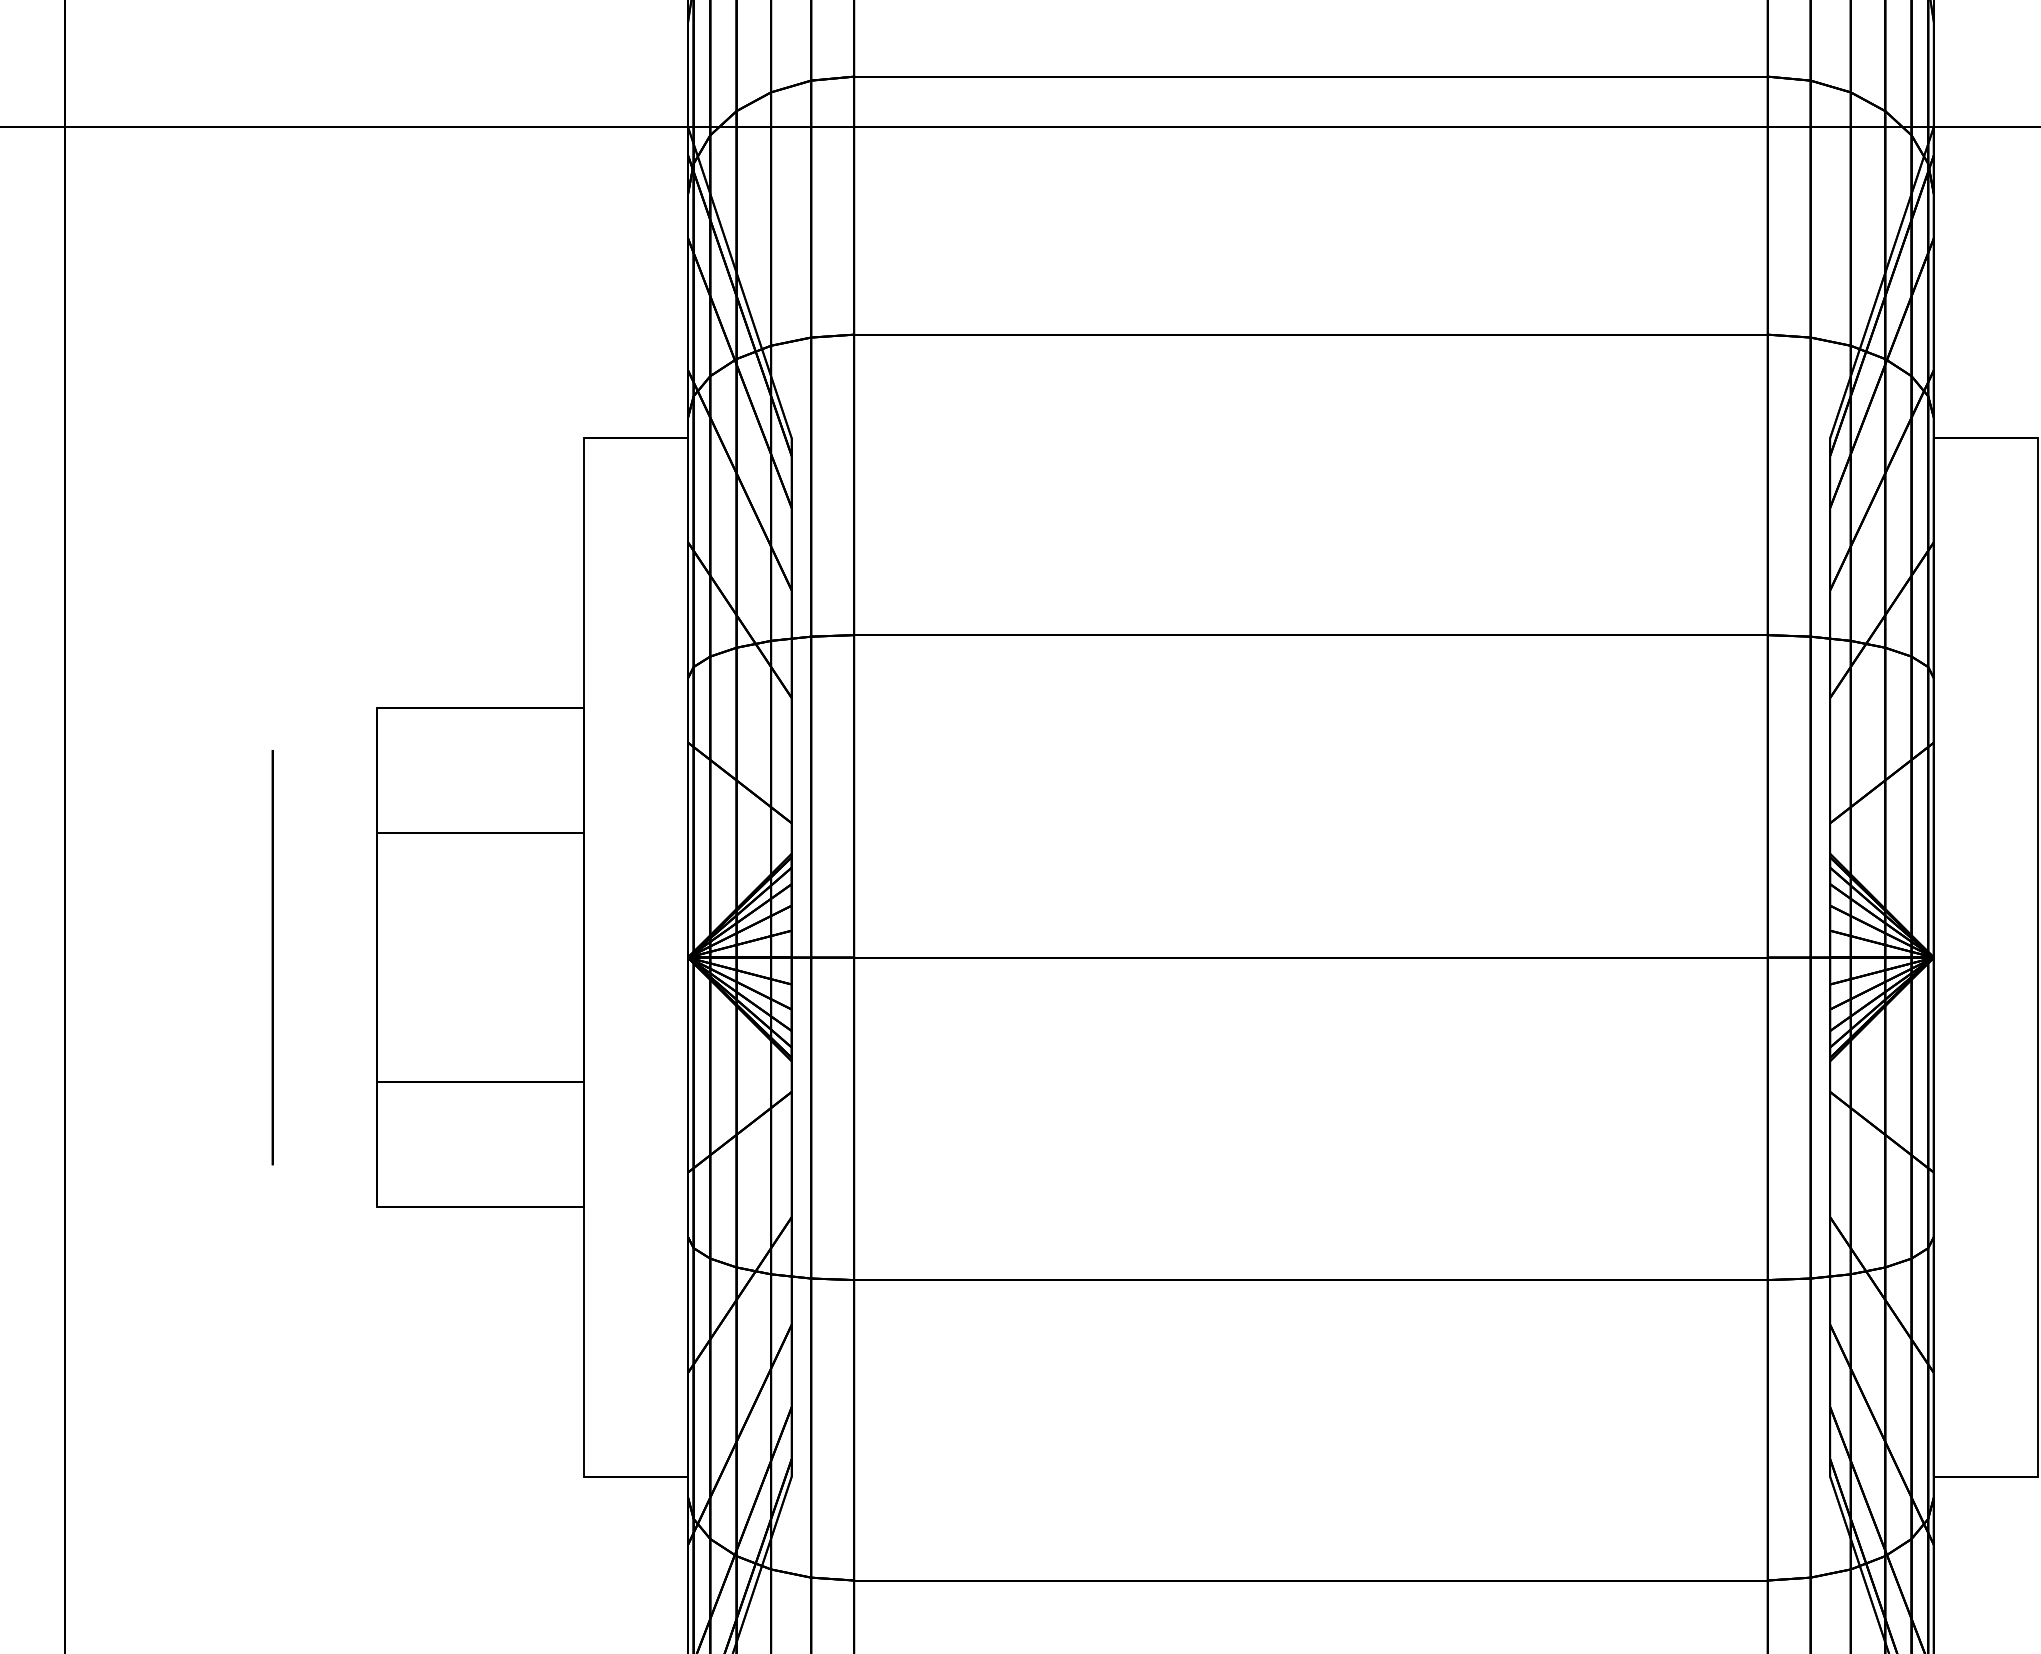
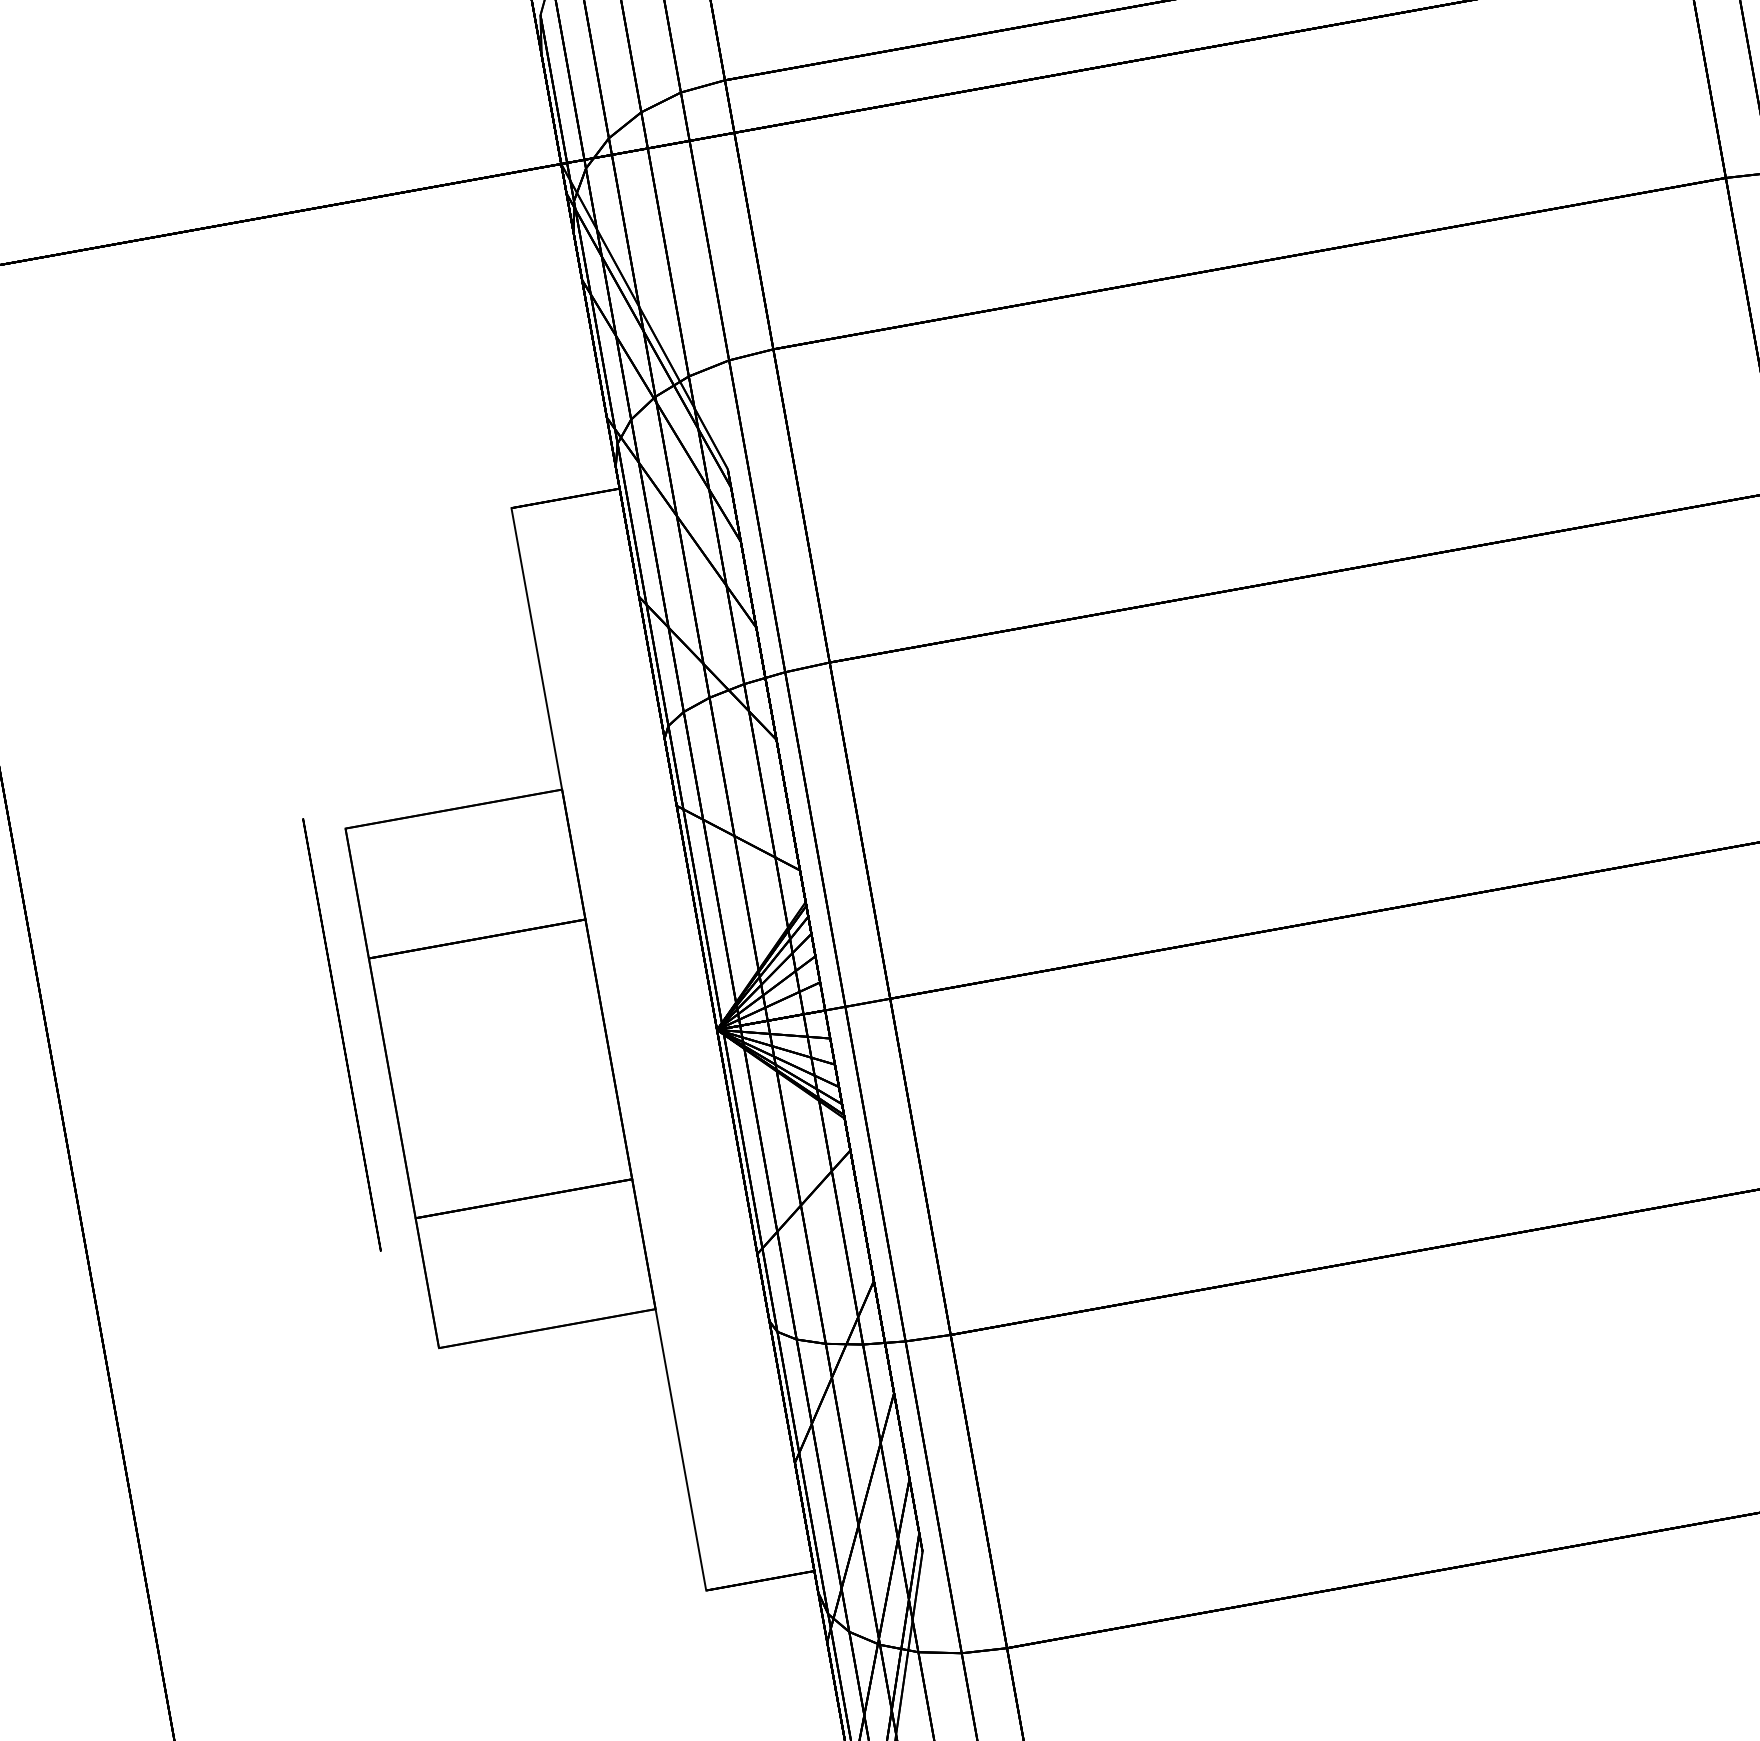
circle: (272, 957) -> (341, 1034), moved

